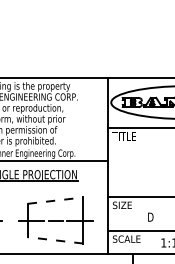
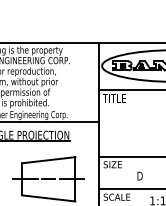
line: (55, 200) -> (48, 160), dashed -> solid
line: (55, 240) -> (48, 198), dashed -> solid

